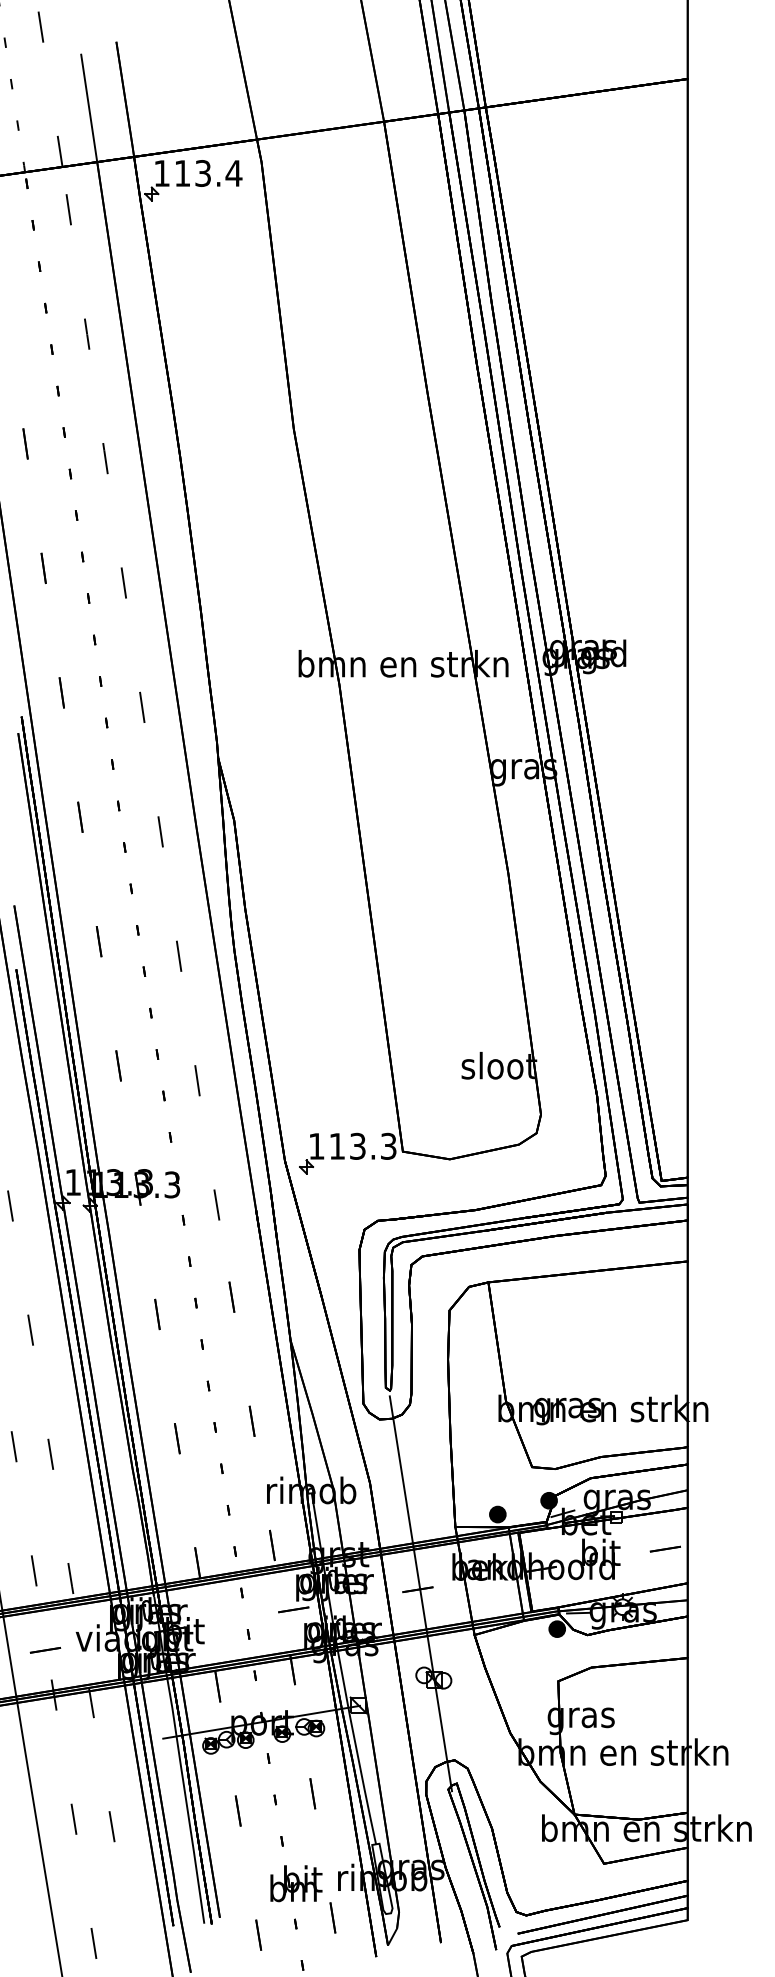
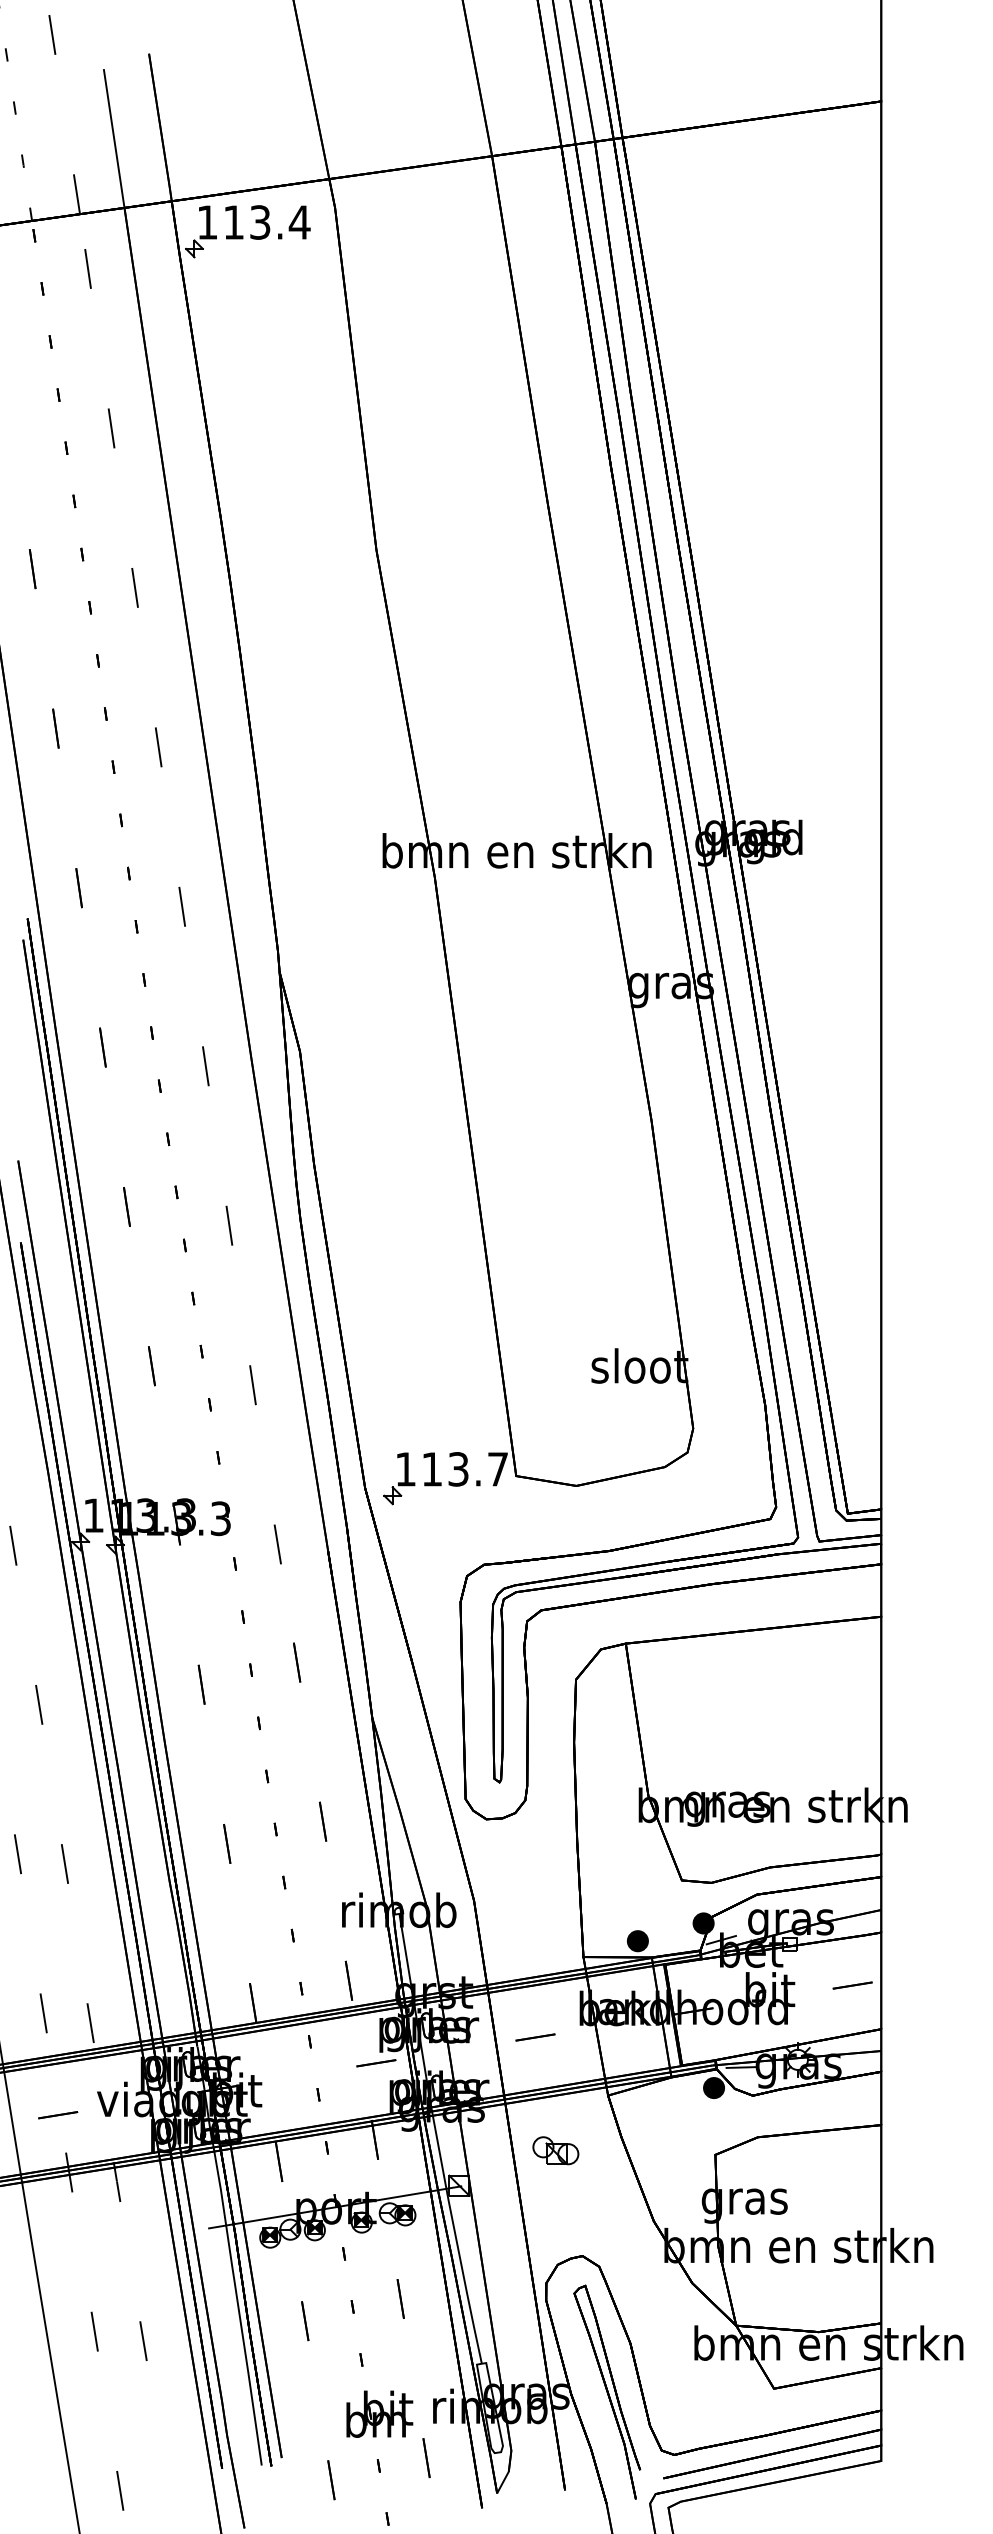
text: (388, 1146) -> (497, 1469), 113.3 -> 113.7
line: (421, 1593) -> (539, 2042), removed

